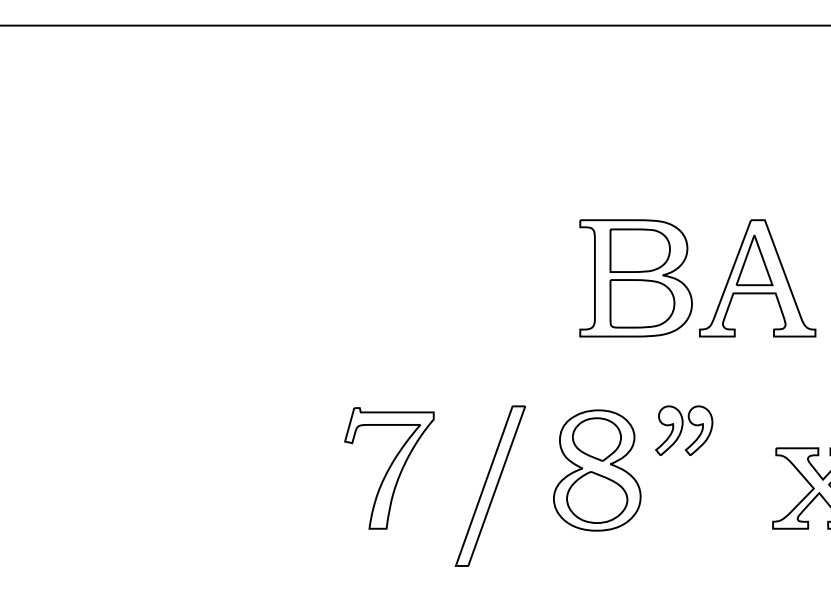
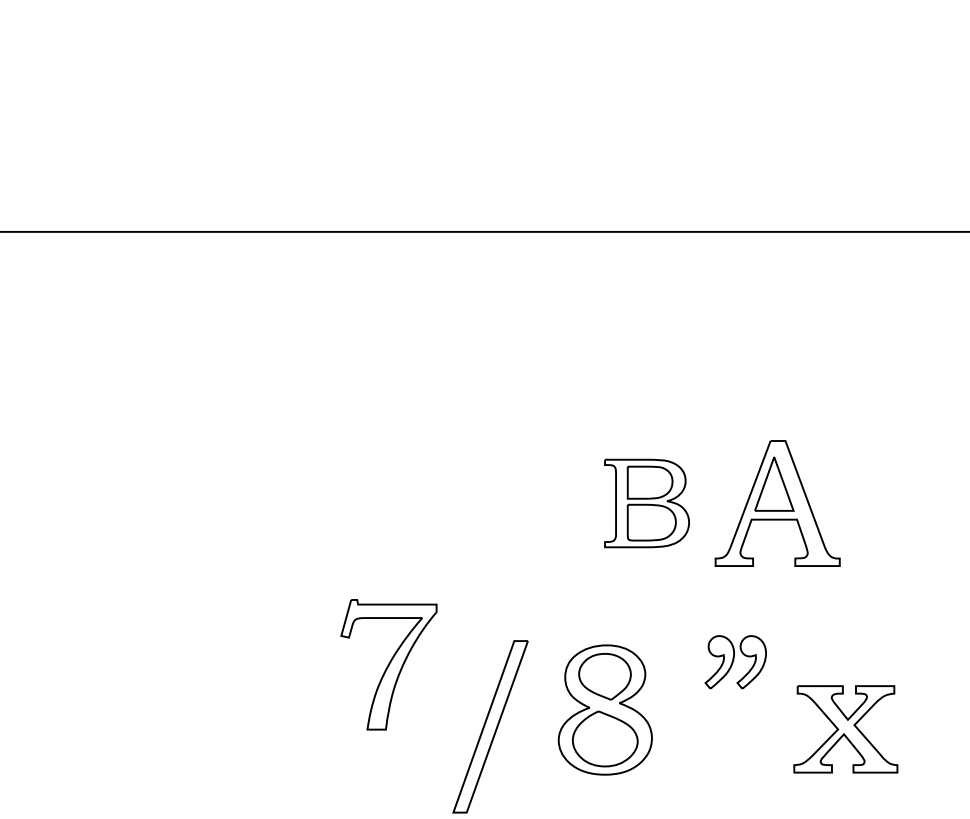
part: (635, 278) -> (646, 503), size x0.7
part: (683, 430) -> (735, 662), moved
part: (388, 468) -> (388, 664), moved

